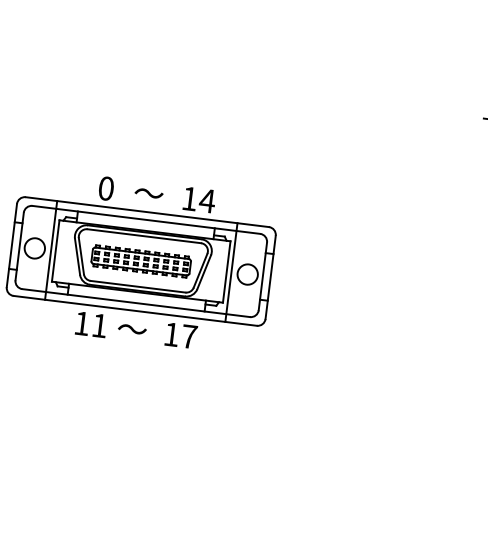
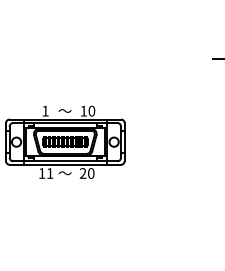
text: (106, 187) -> (45, 110), 0 -> 1
text: (206, 199) -> (91, 110), 14 -> 10
text: (179, 335) -> (86, 173), 17 -> 20

